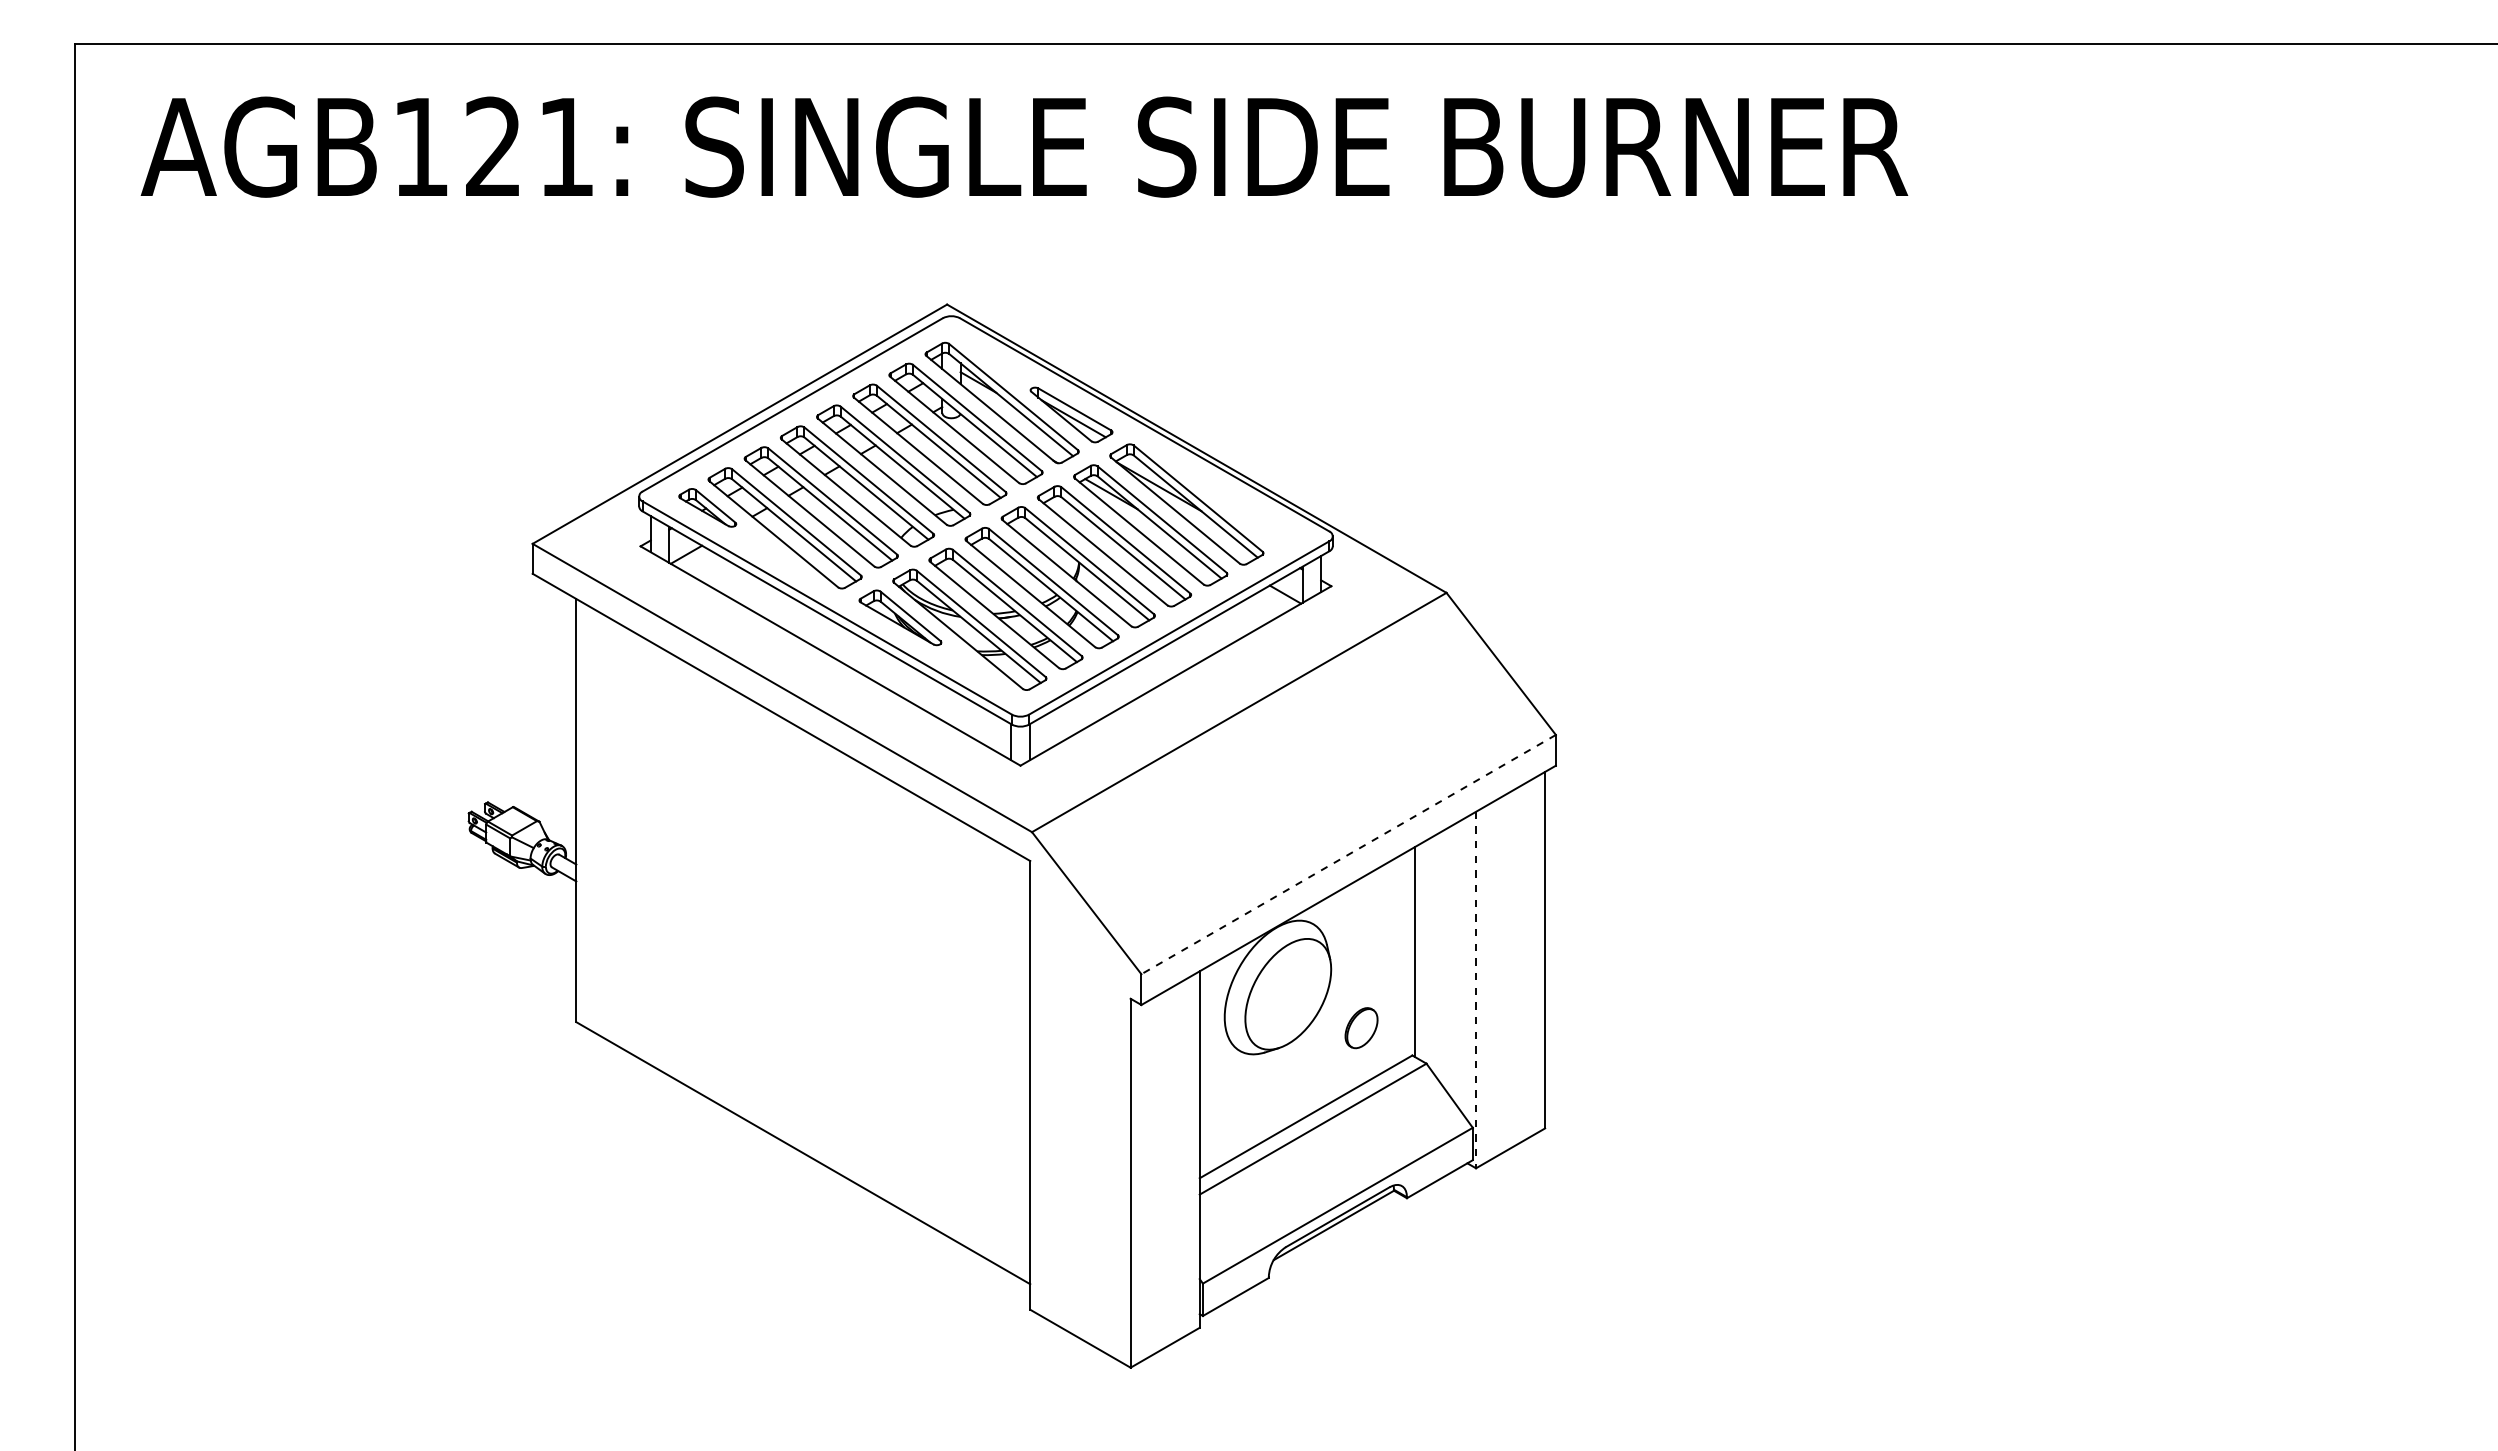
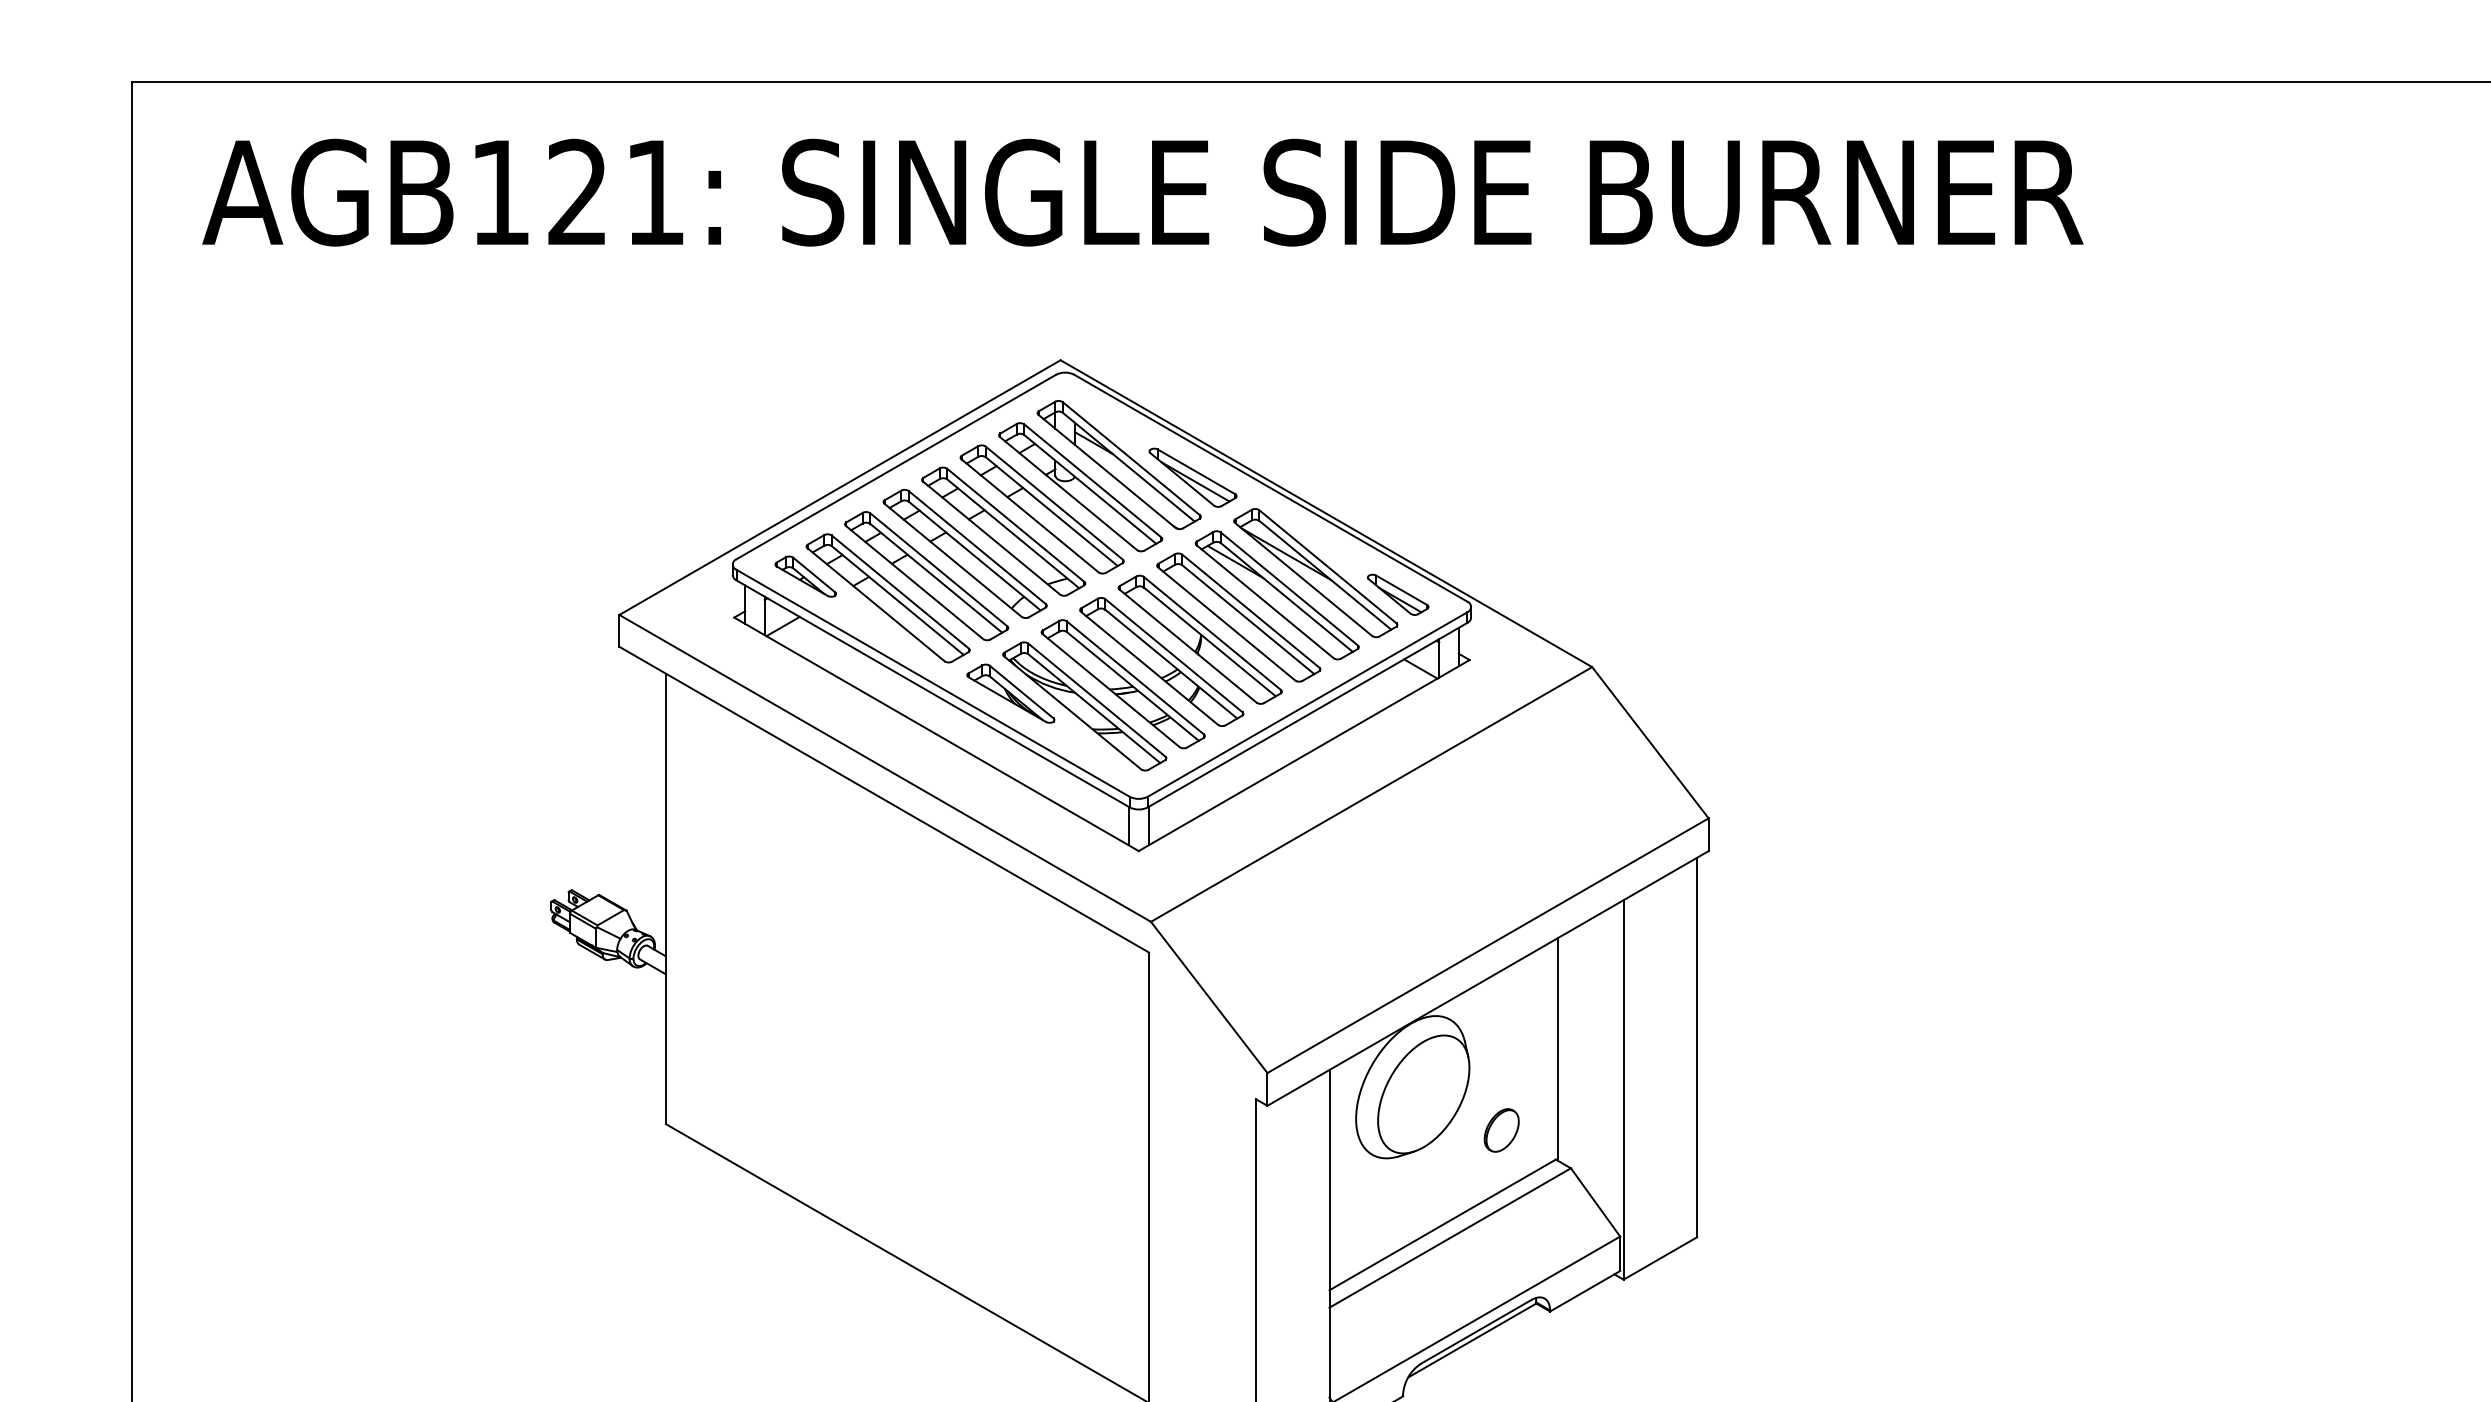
part: (1263, 524) -> (1397, 594), added
line: (1348, 854) -> (1487, 945), dashed -> solid
line: (1476, 990) -> (1624, 1090), dashed -> solid

